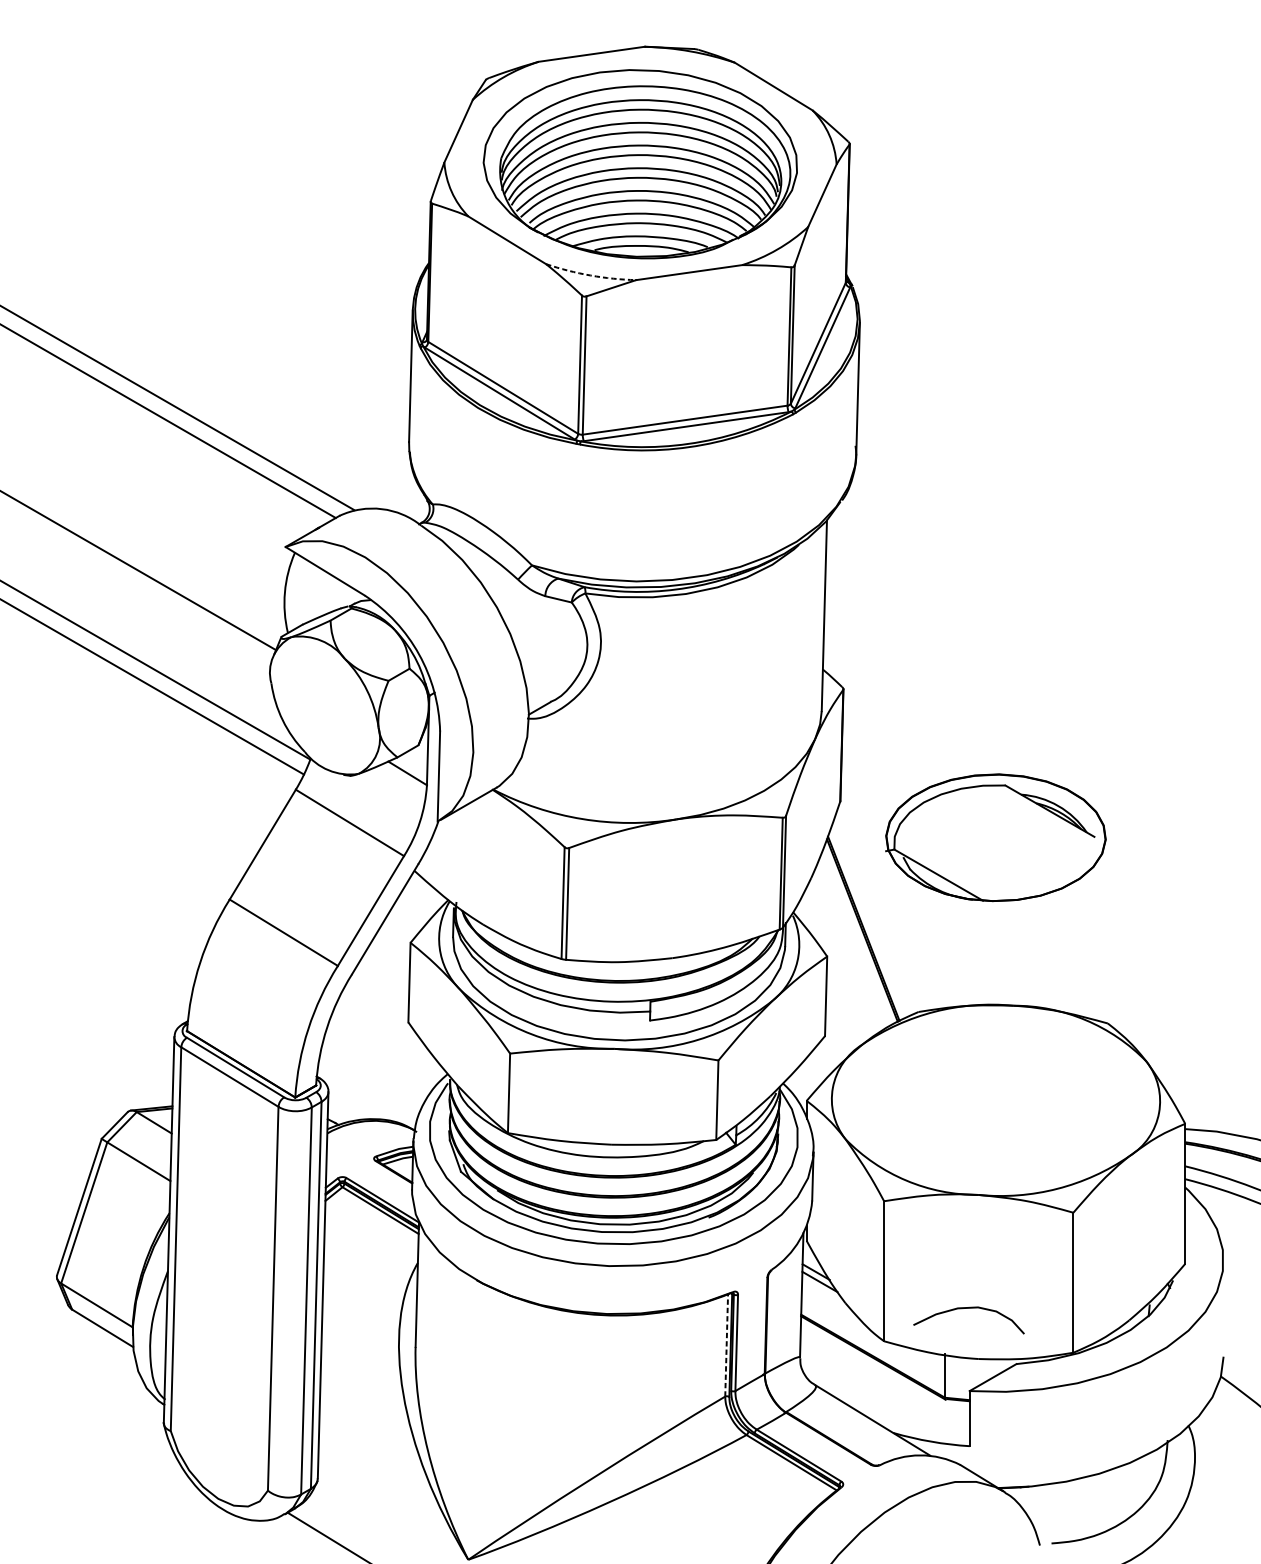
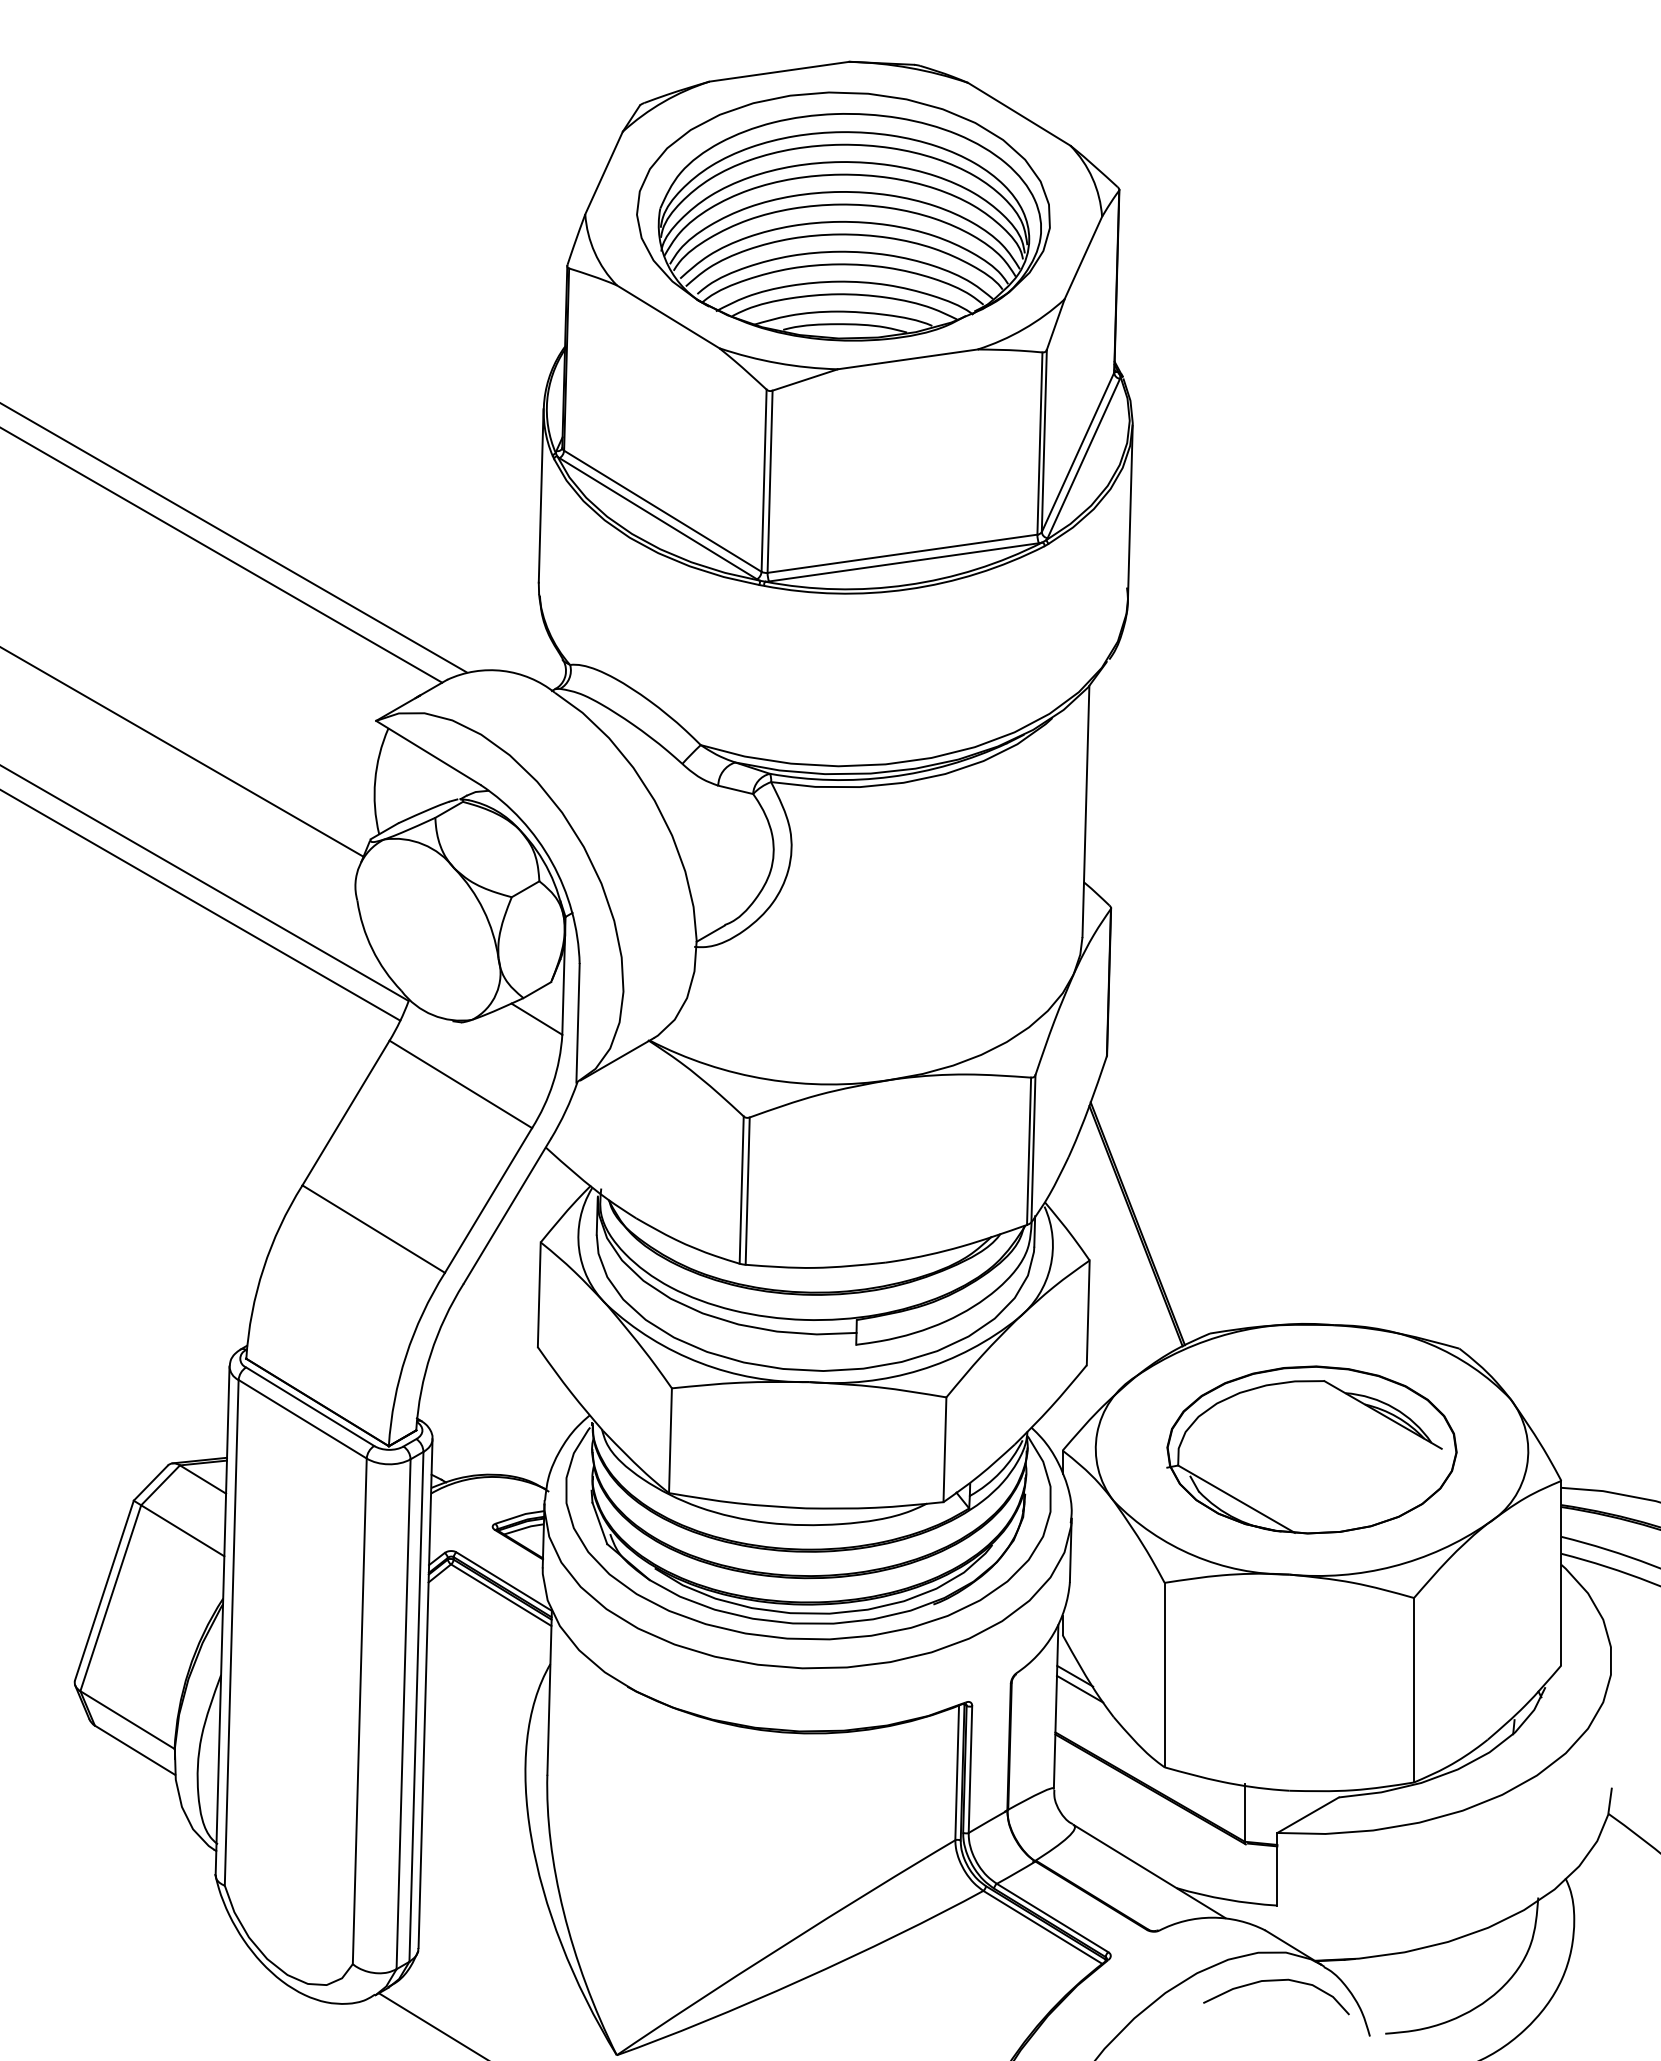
arc: (590, 275) -> (777, 363), dashed -> solid
part: (995, 837) -> (1311, 1449), moved
curve: (969, 1308) -> (1276, 1981), moved
line: (726, 1345) -> (957, 1772), dashed -> solid

